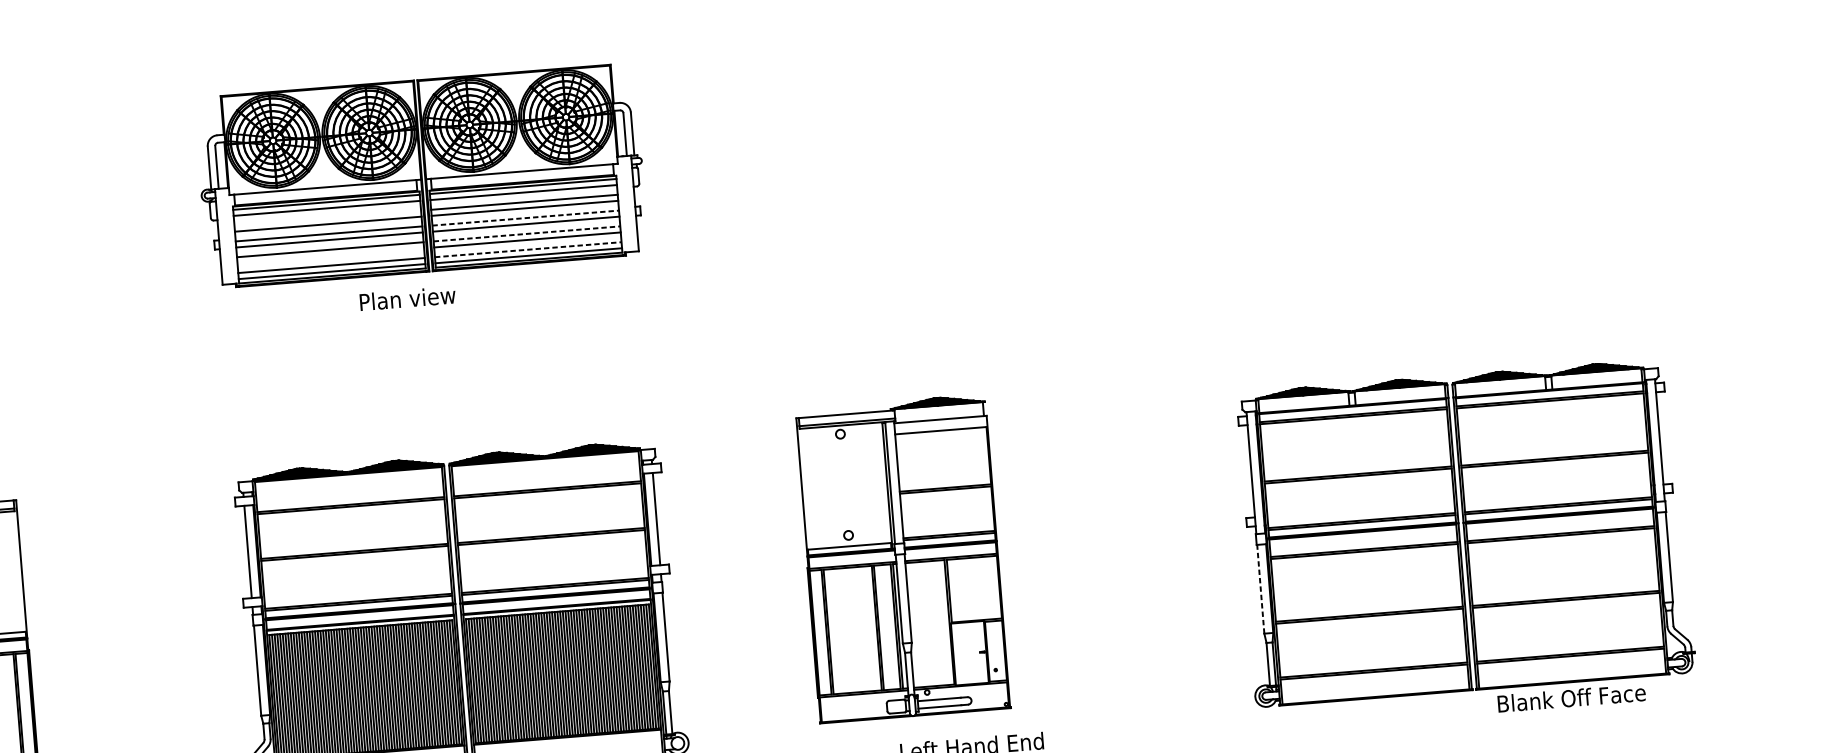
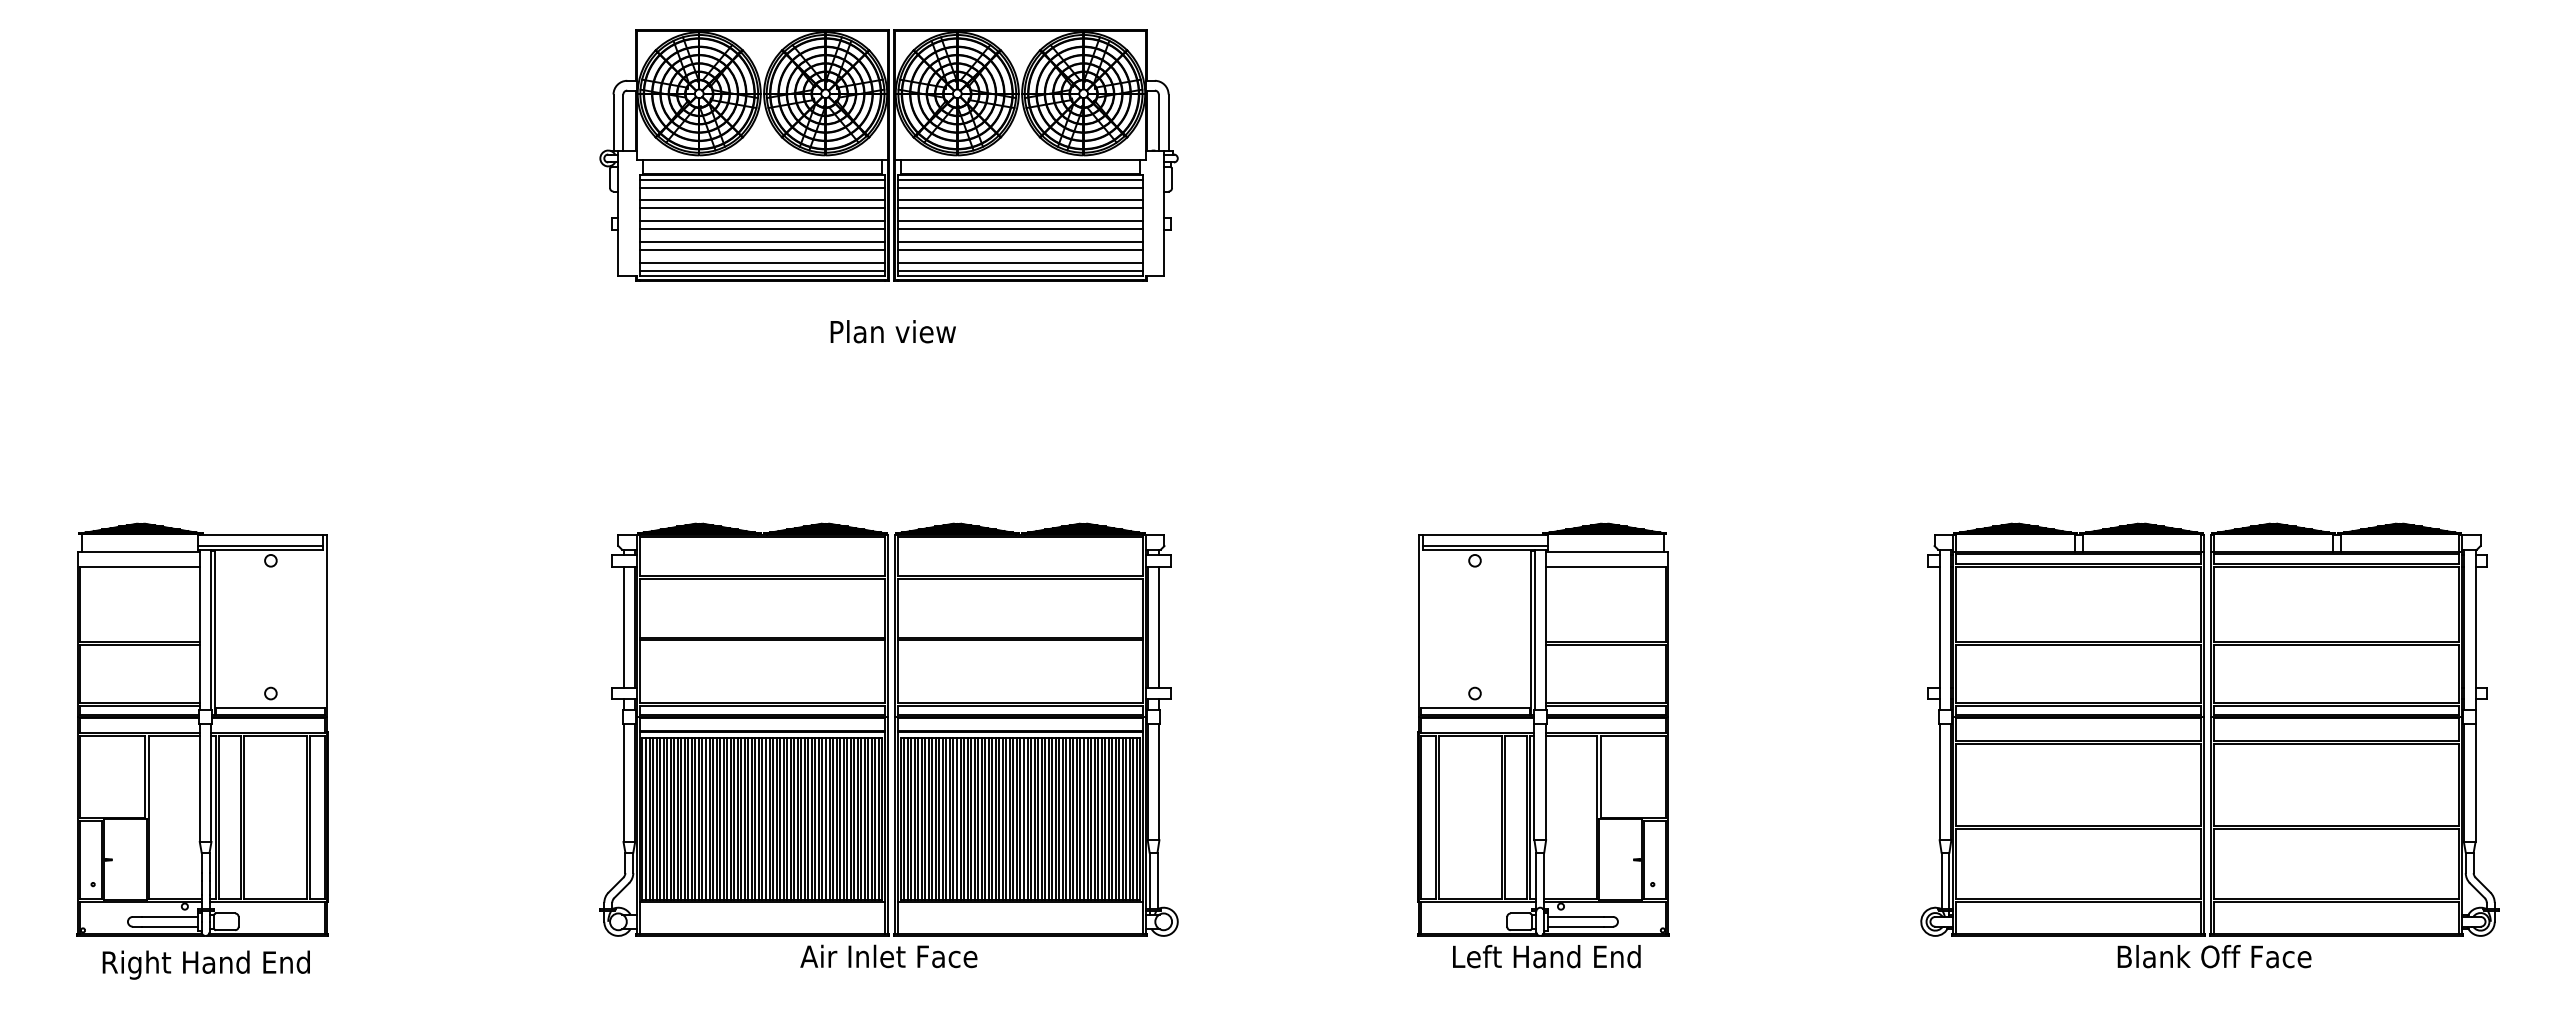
line: (327, 218) -> (762, 200), added
line: (525, 218) -> (1020, 221), dashed -> solid
line: (527, 233) -> (1020, 241), dashed -> solid
line: (528, 249) -> (1020, 262), dashed -> solid
line: (330, 255) -> (762, 249), added
text: (407, 298) -> (892, 331), moved
part: (902, 558) -> (1543, 729), moved
line: (1260, 588) -> (1939, 781), dashed -> solid
text: (1571, 698) -> (2214, 956), moved

